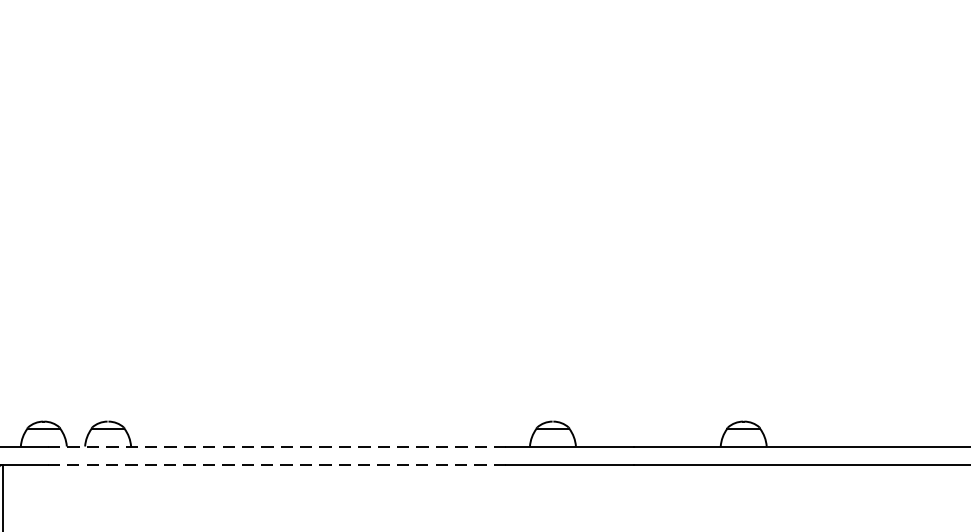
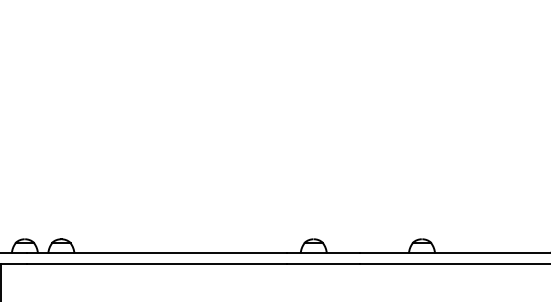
line: (275, 446) -> (156, 253), dashed -> solid
line: (277, 464) -> (157, 263), dashed -> solid

